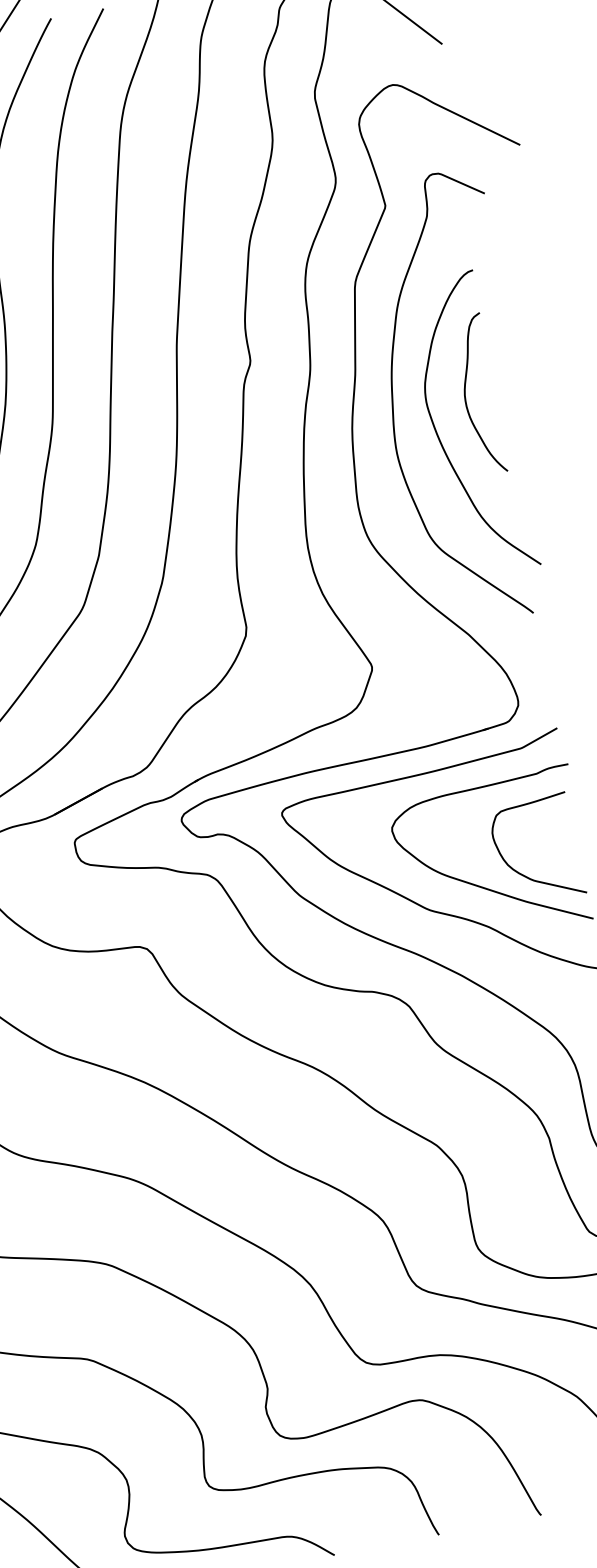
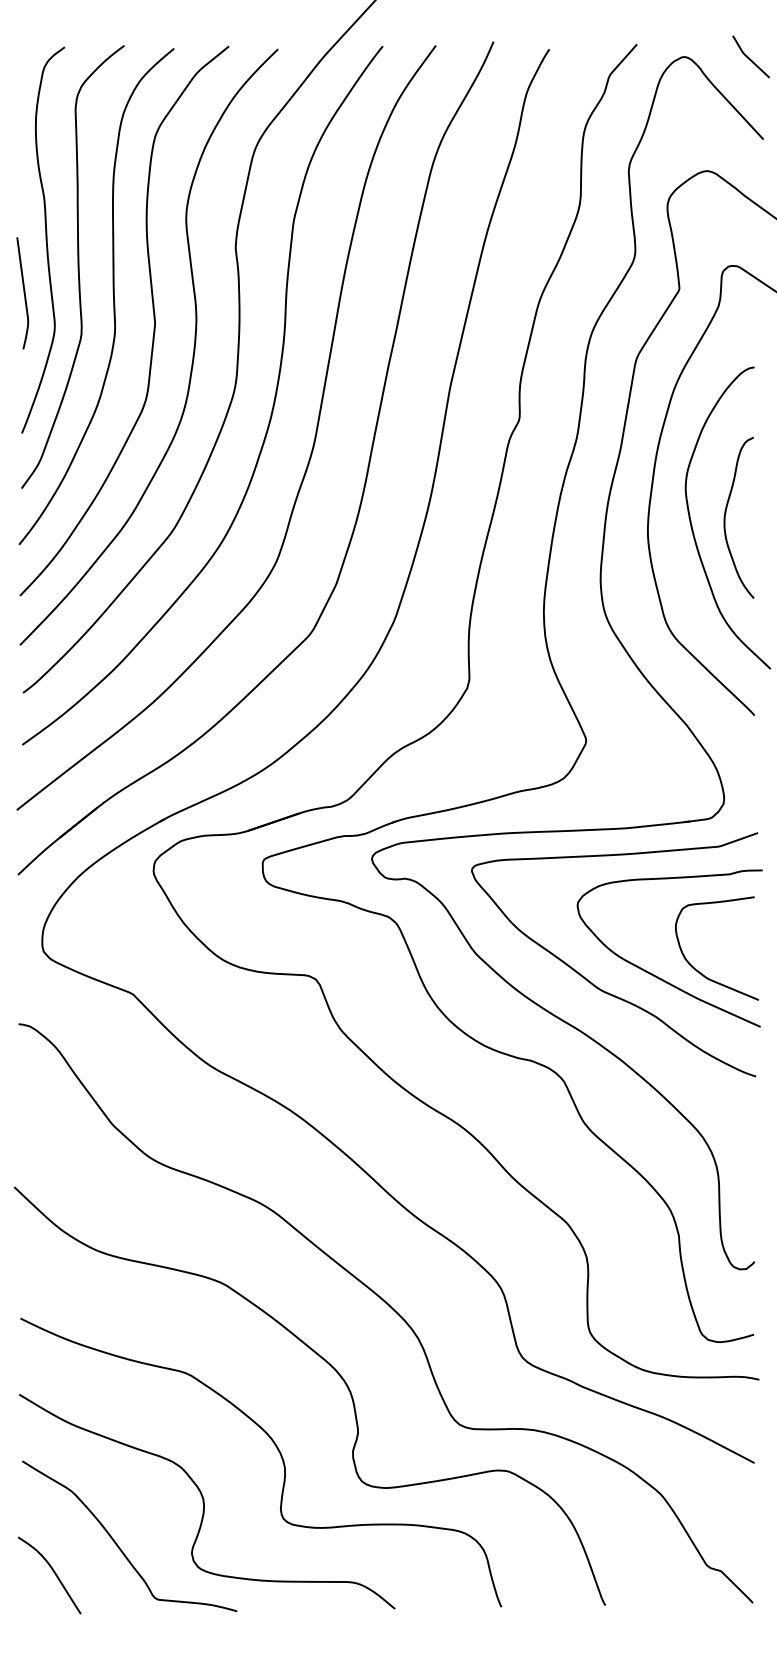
curve: (466, 392) -> (726, 513), moved

